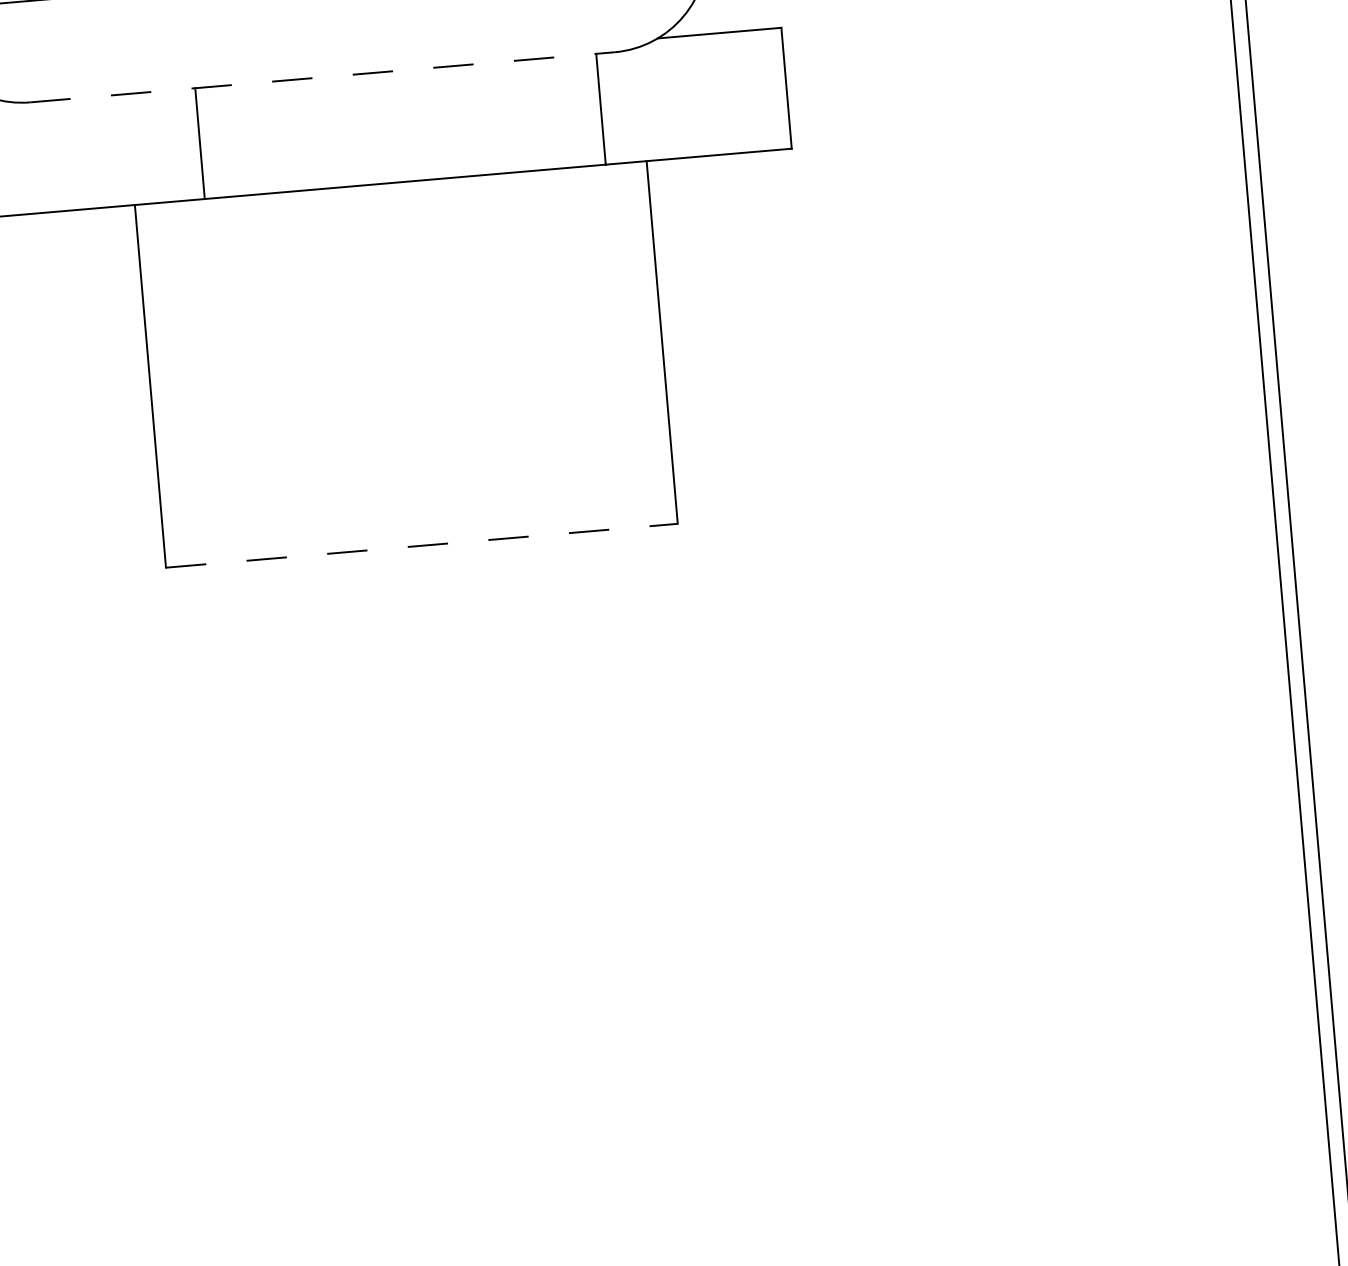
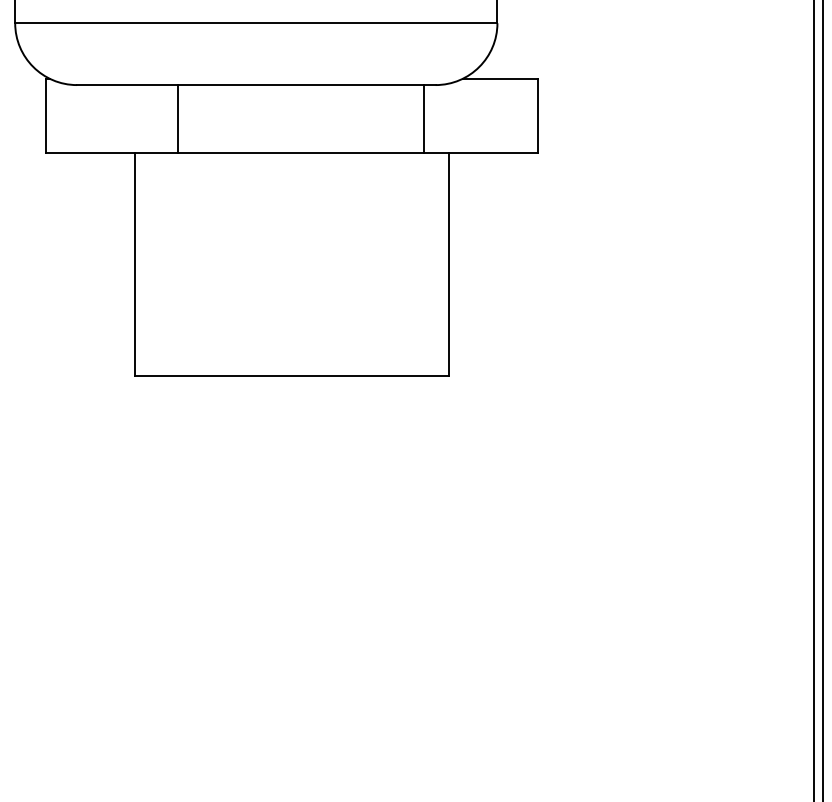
line: (322, 77) -> (256, 85), dashed -> solid
line: (422, 545) -> (292, 375), dashed -> solid

